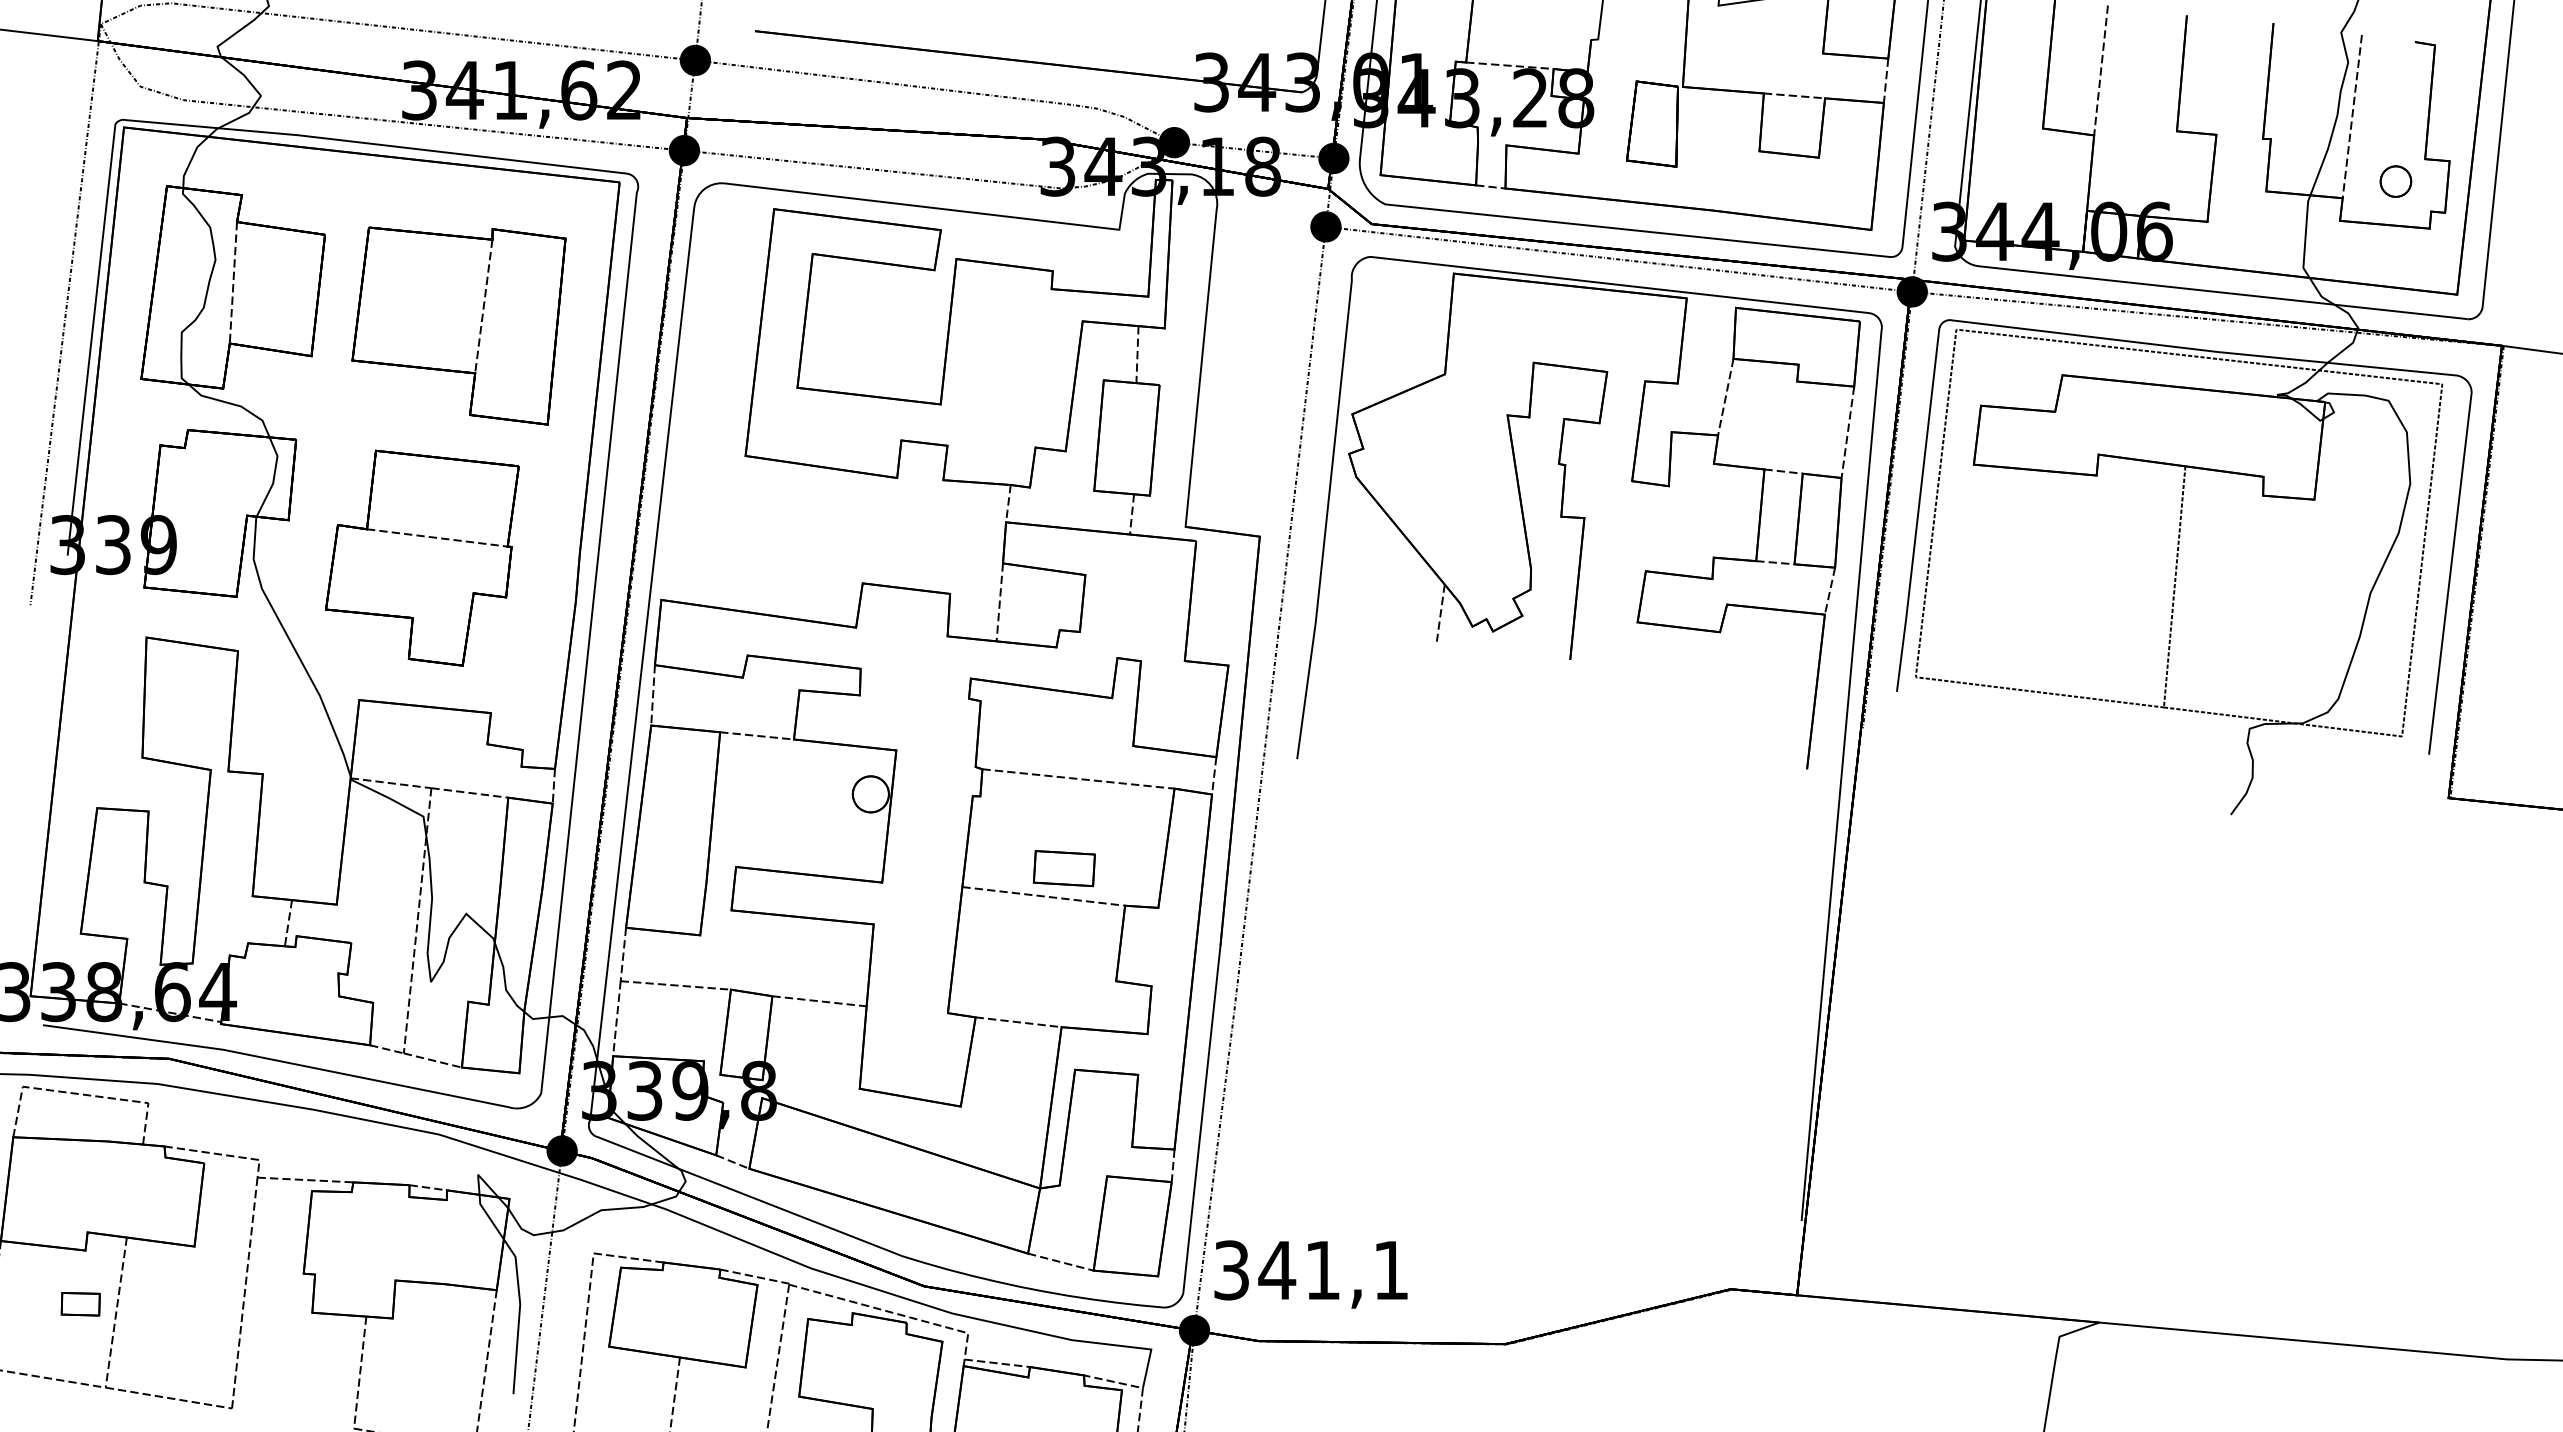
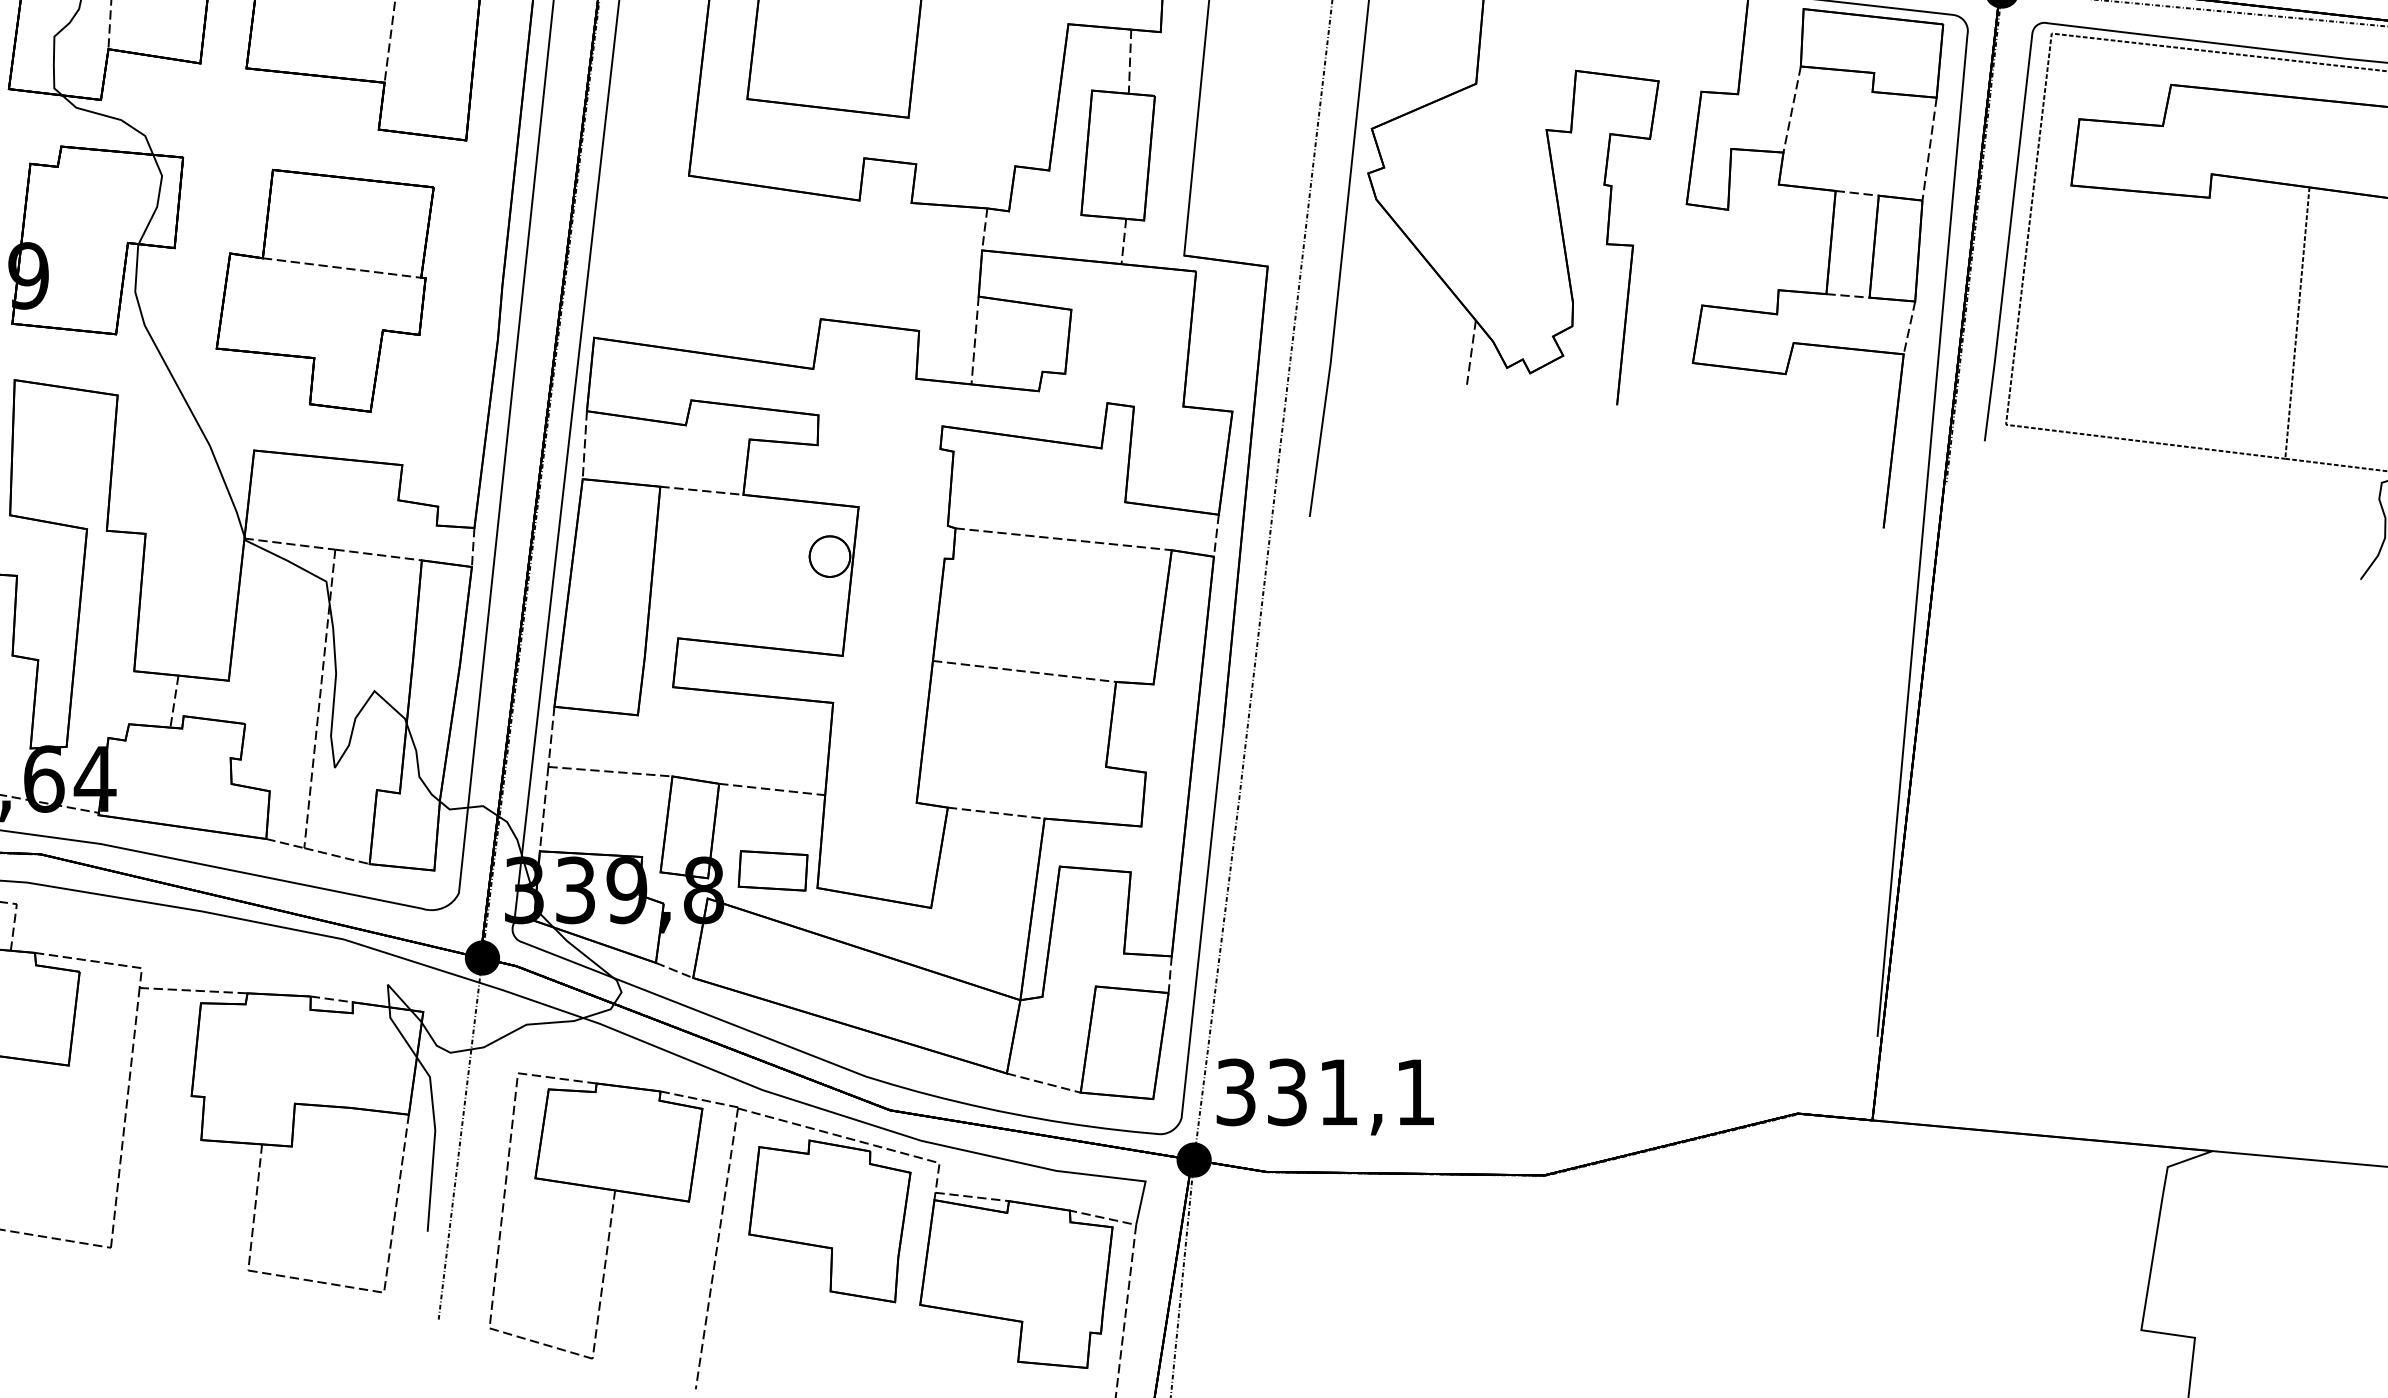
part: (1063, 868) -> (772, 870), moved
text: (1277, 1270) -> (1287, 1092), 341,1 -> 331,1

